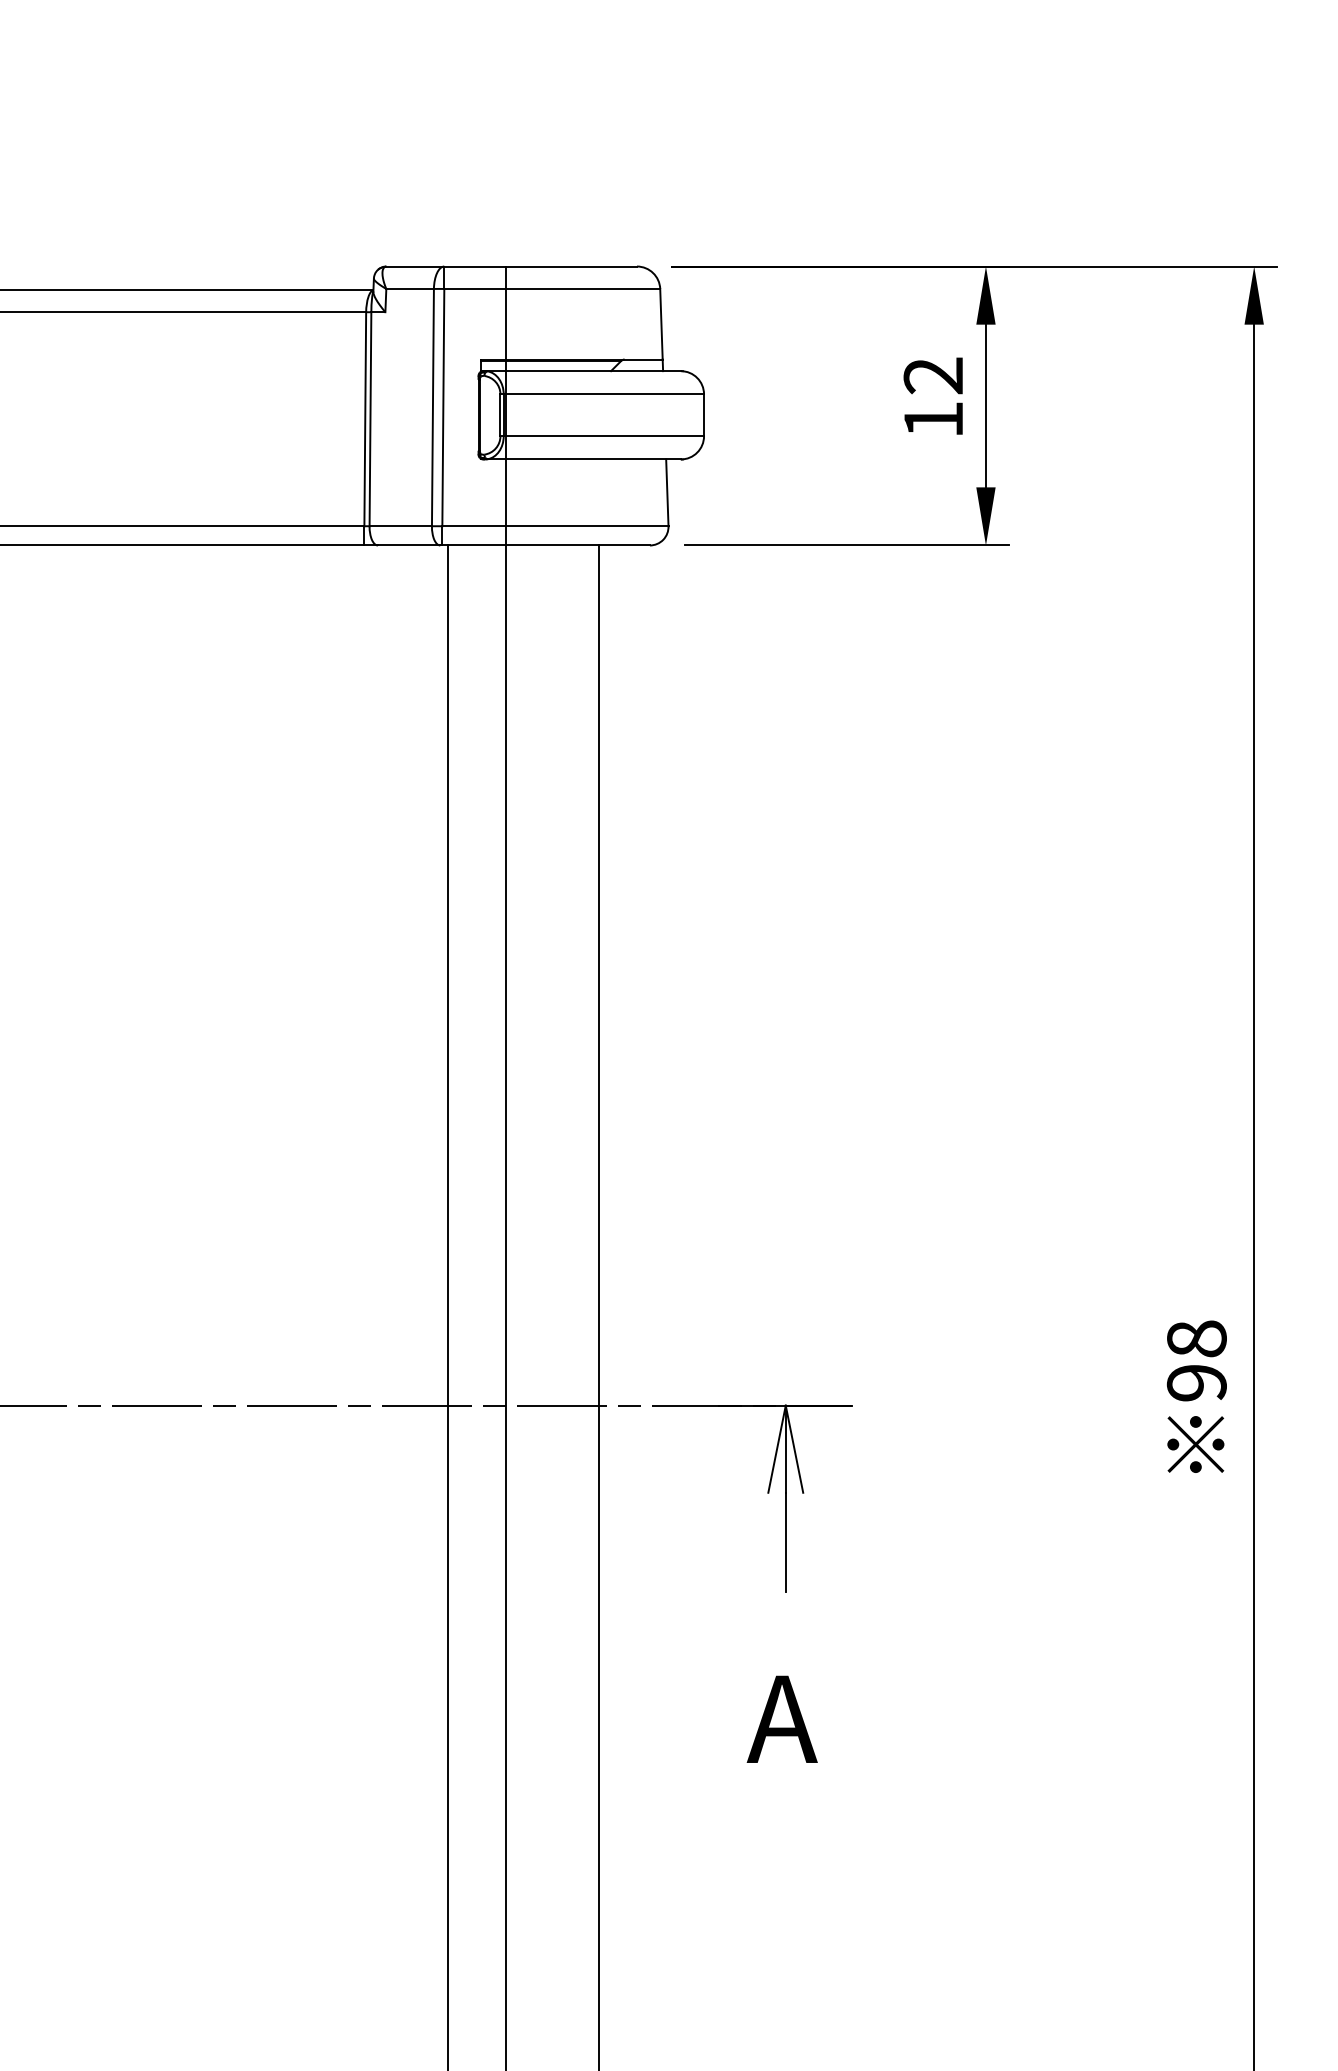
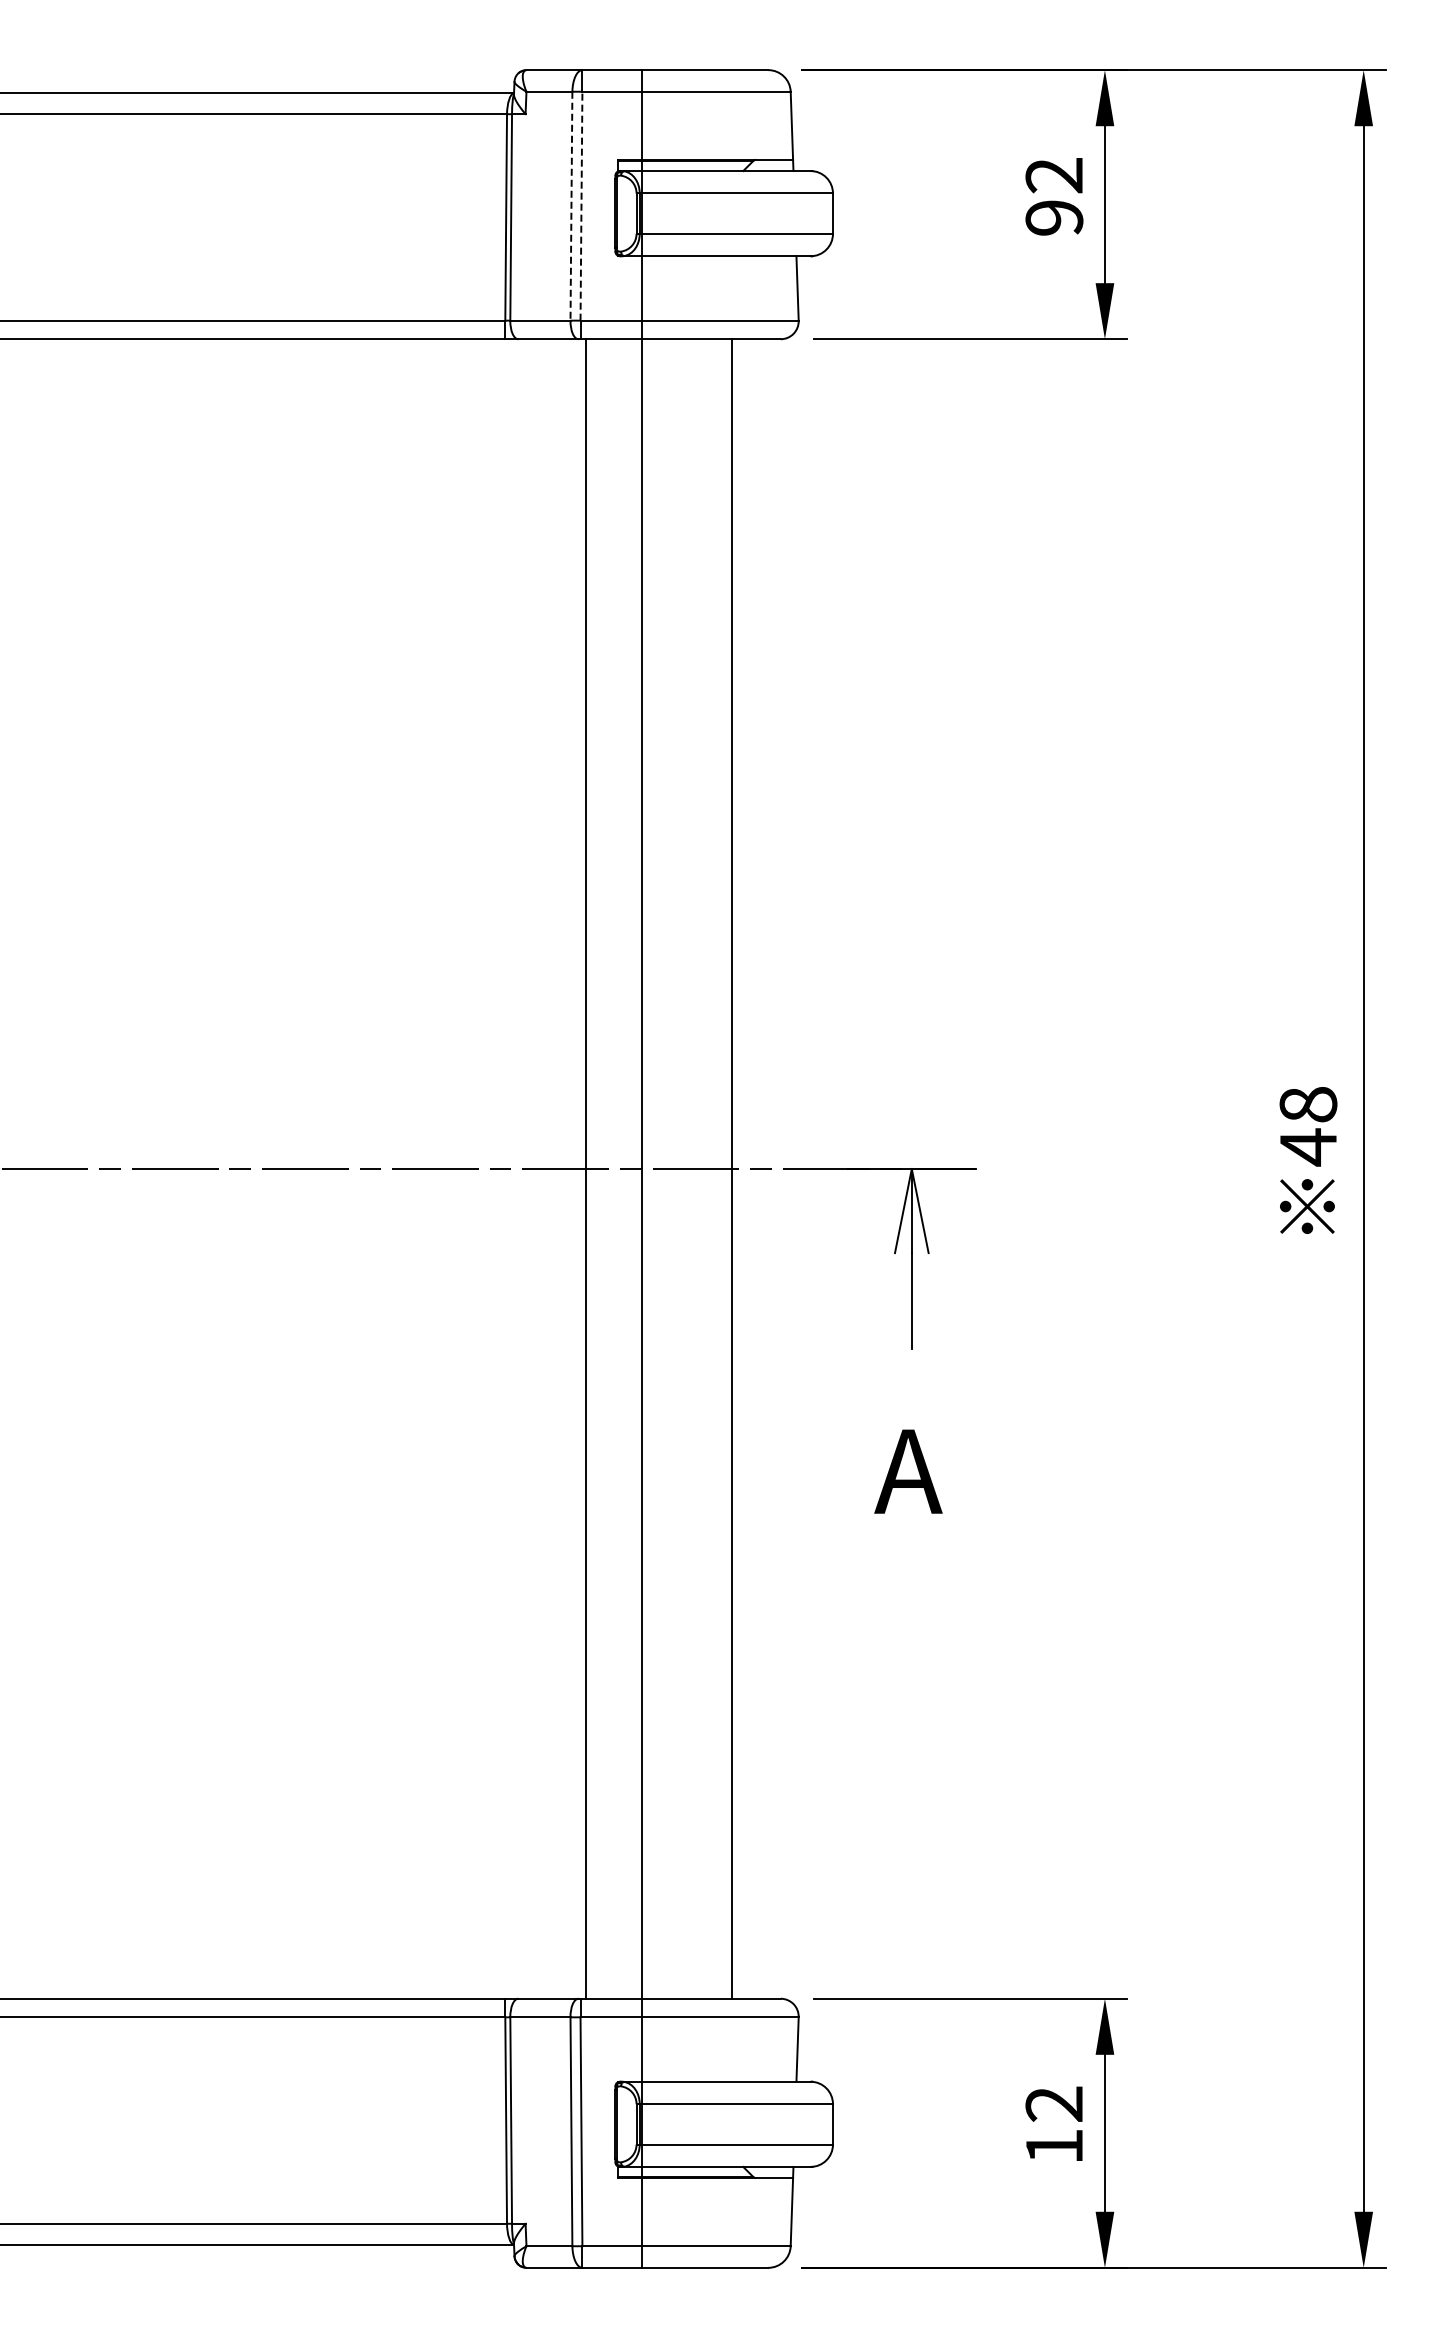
line: (443, 406) -> (581, 205), solid -> dashed
line: (432, 407) -> (571, 206), solid -> dashed
text: (933, 419) -> (1054, 217), 12 -> 92
text: (1196, 1383) -> (1308, 1147), 98 -> 48

